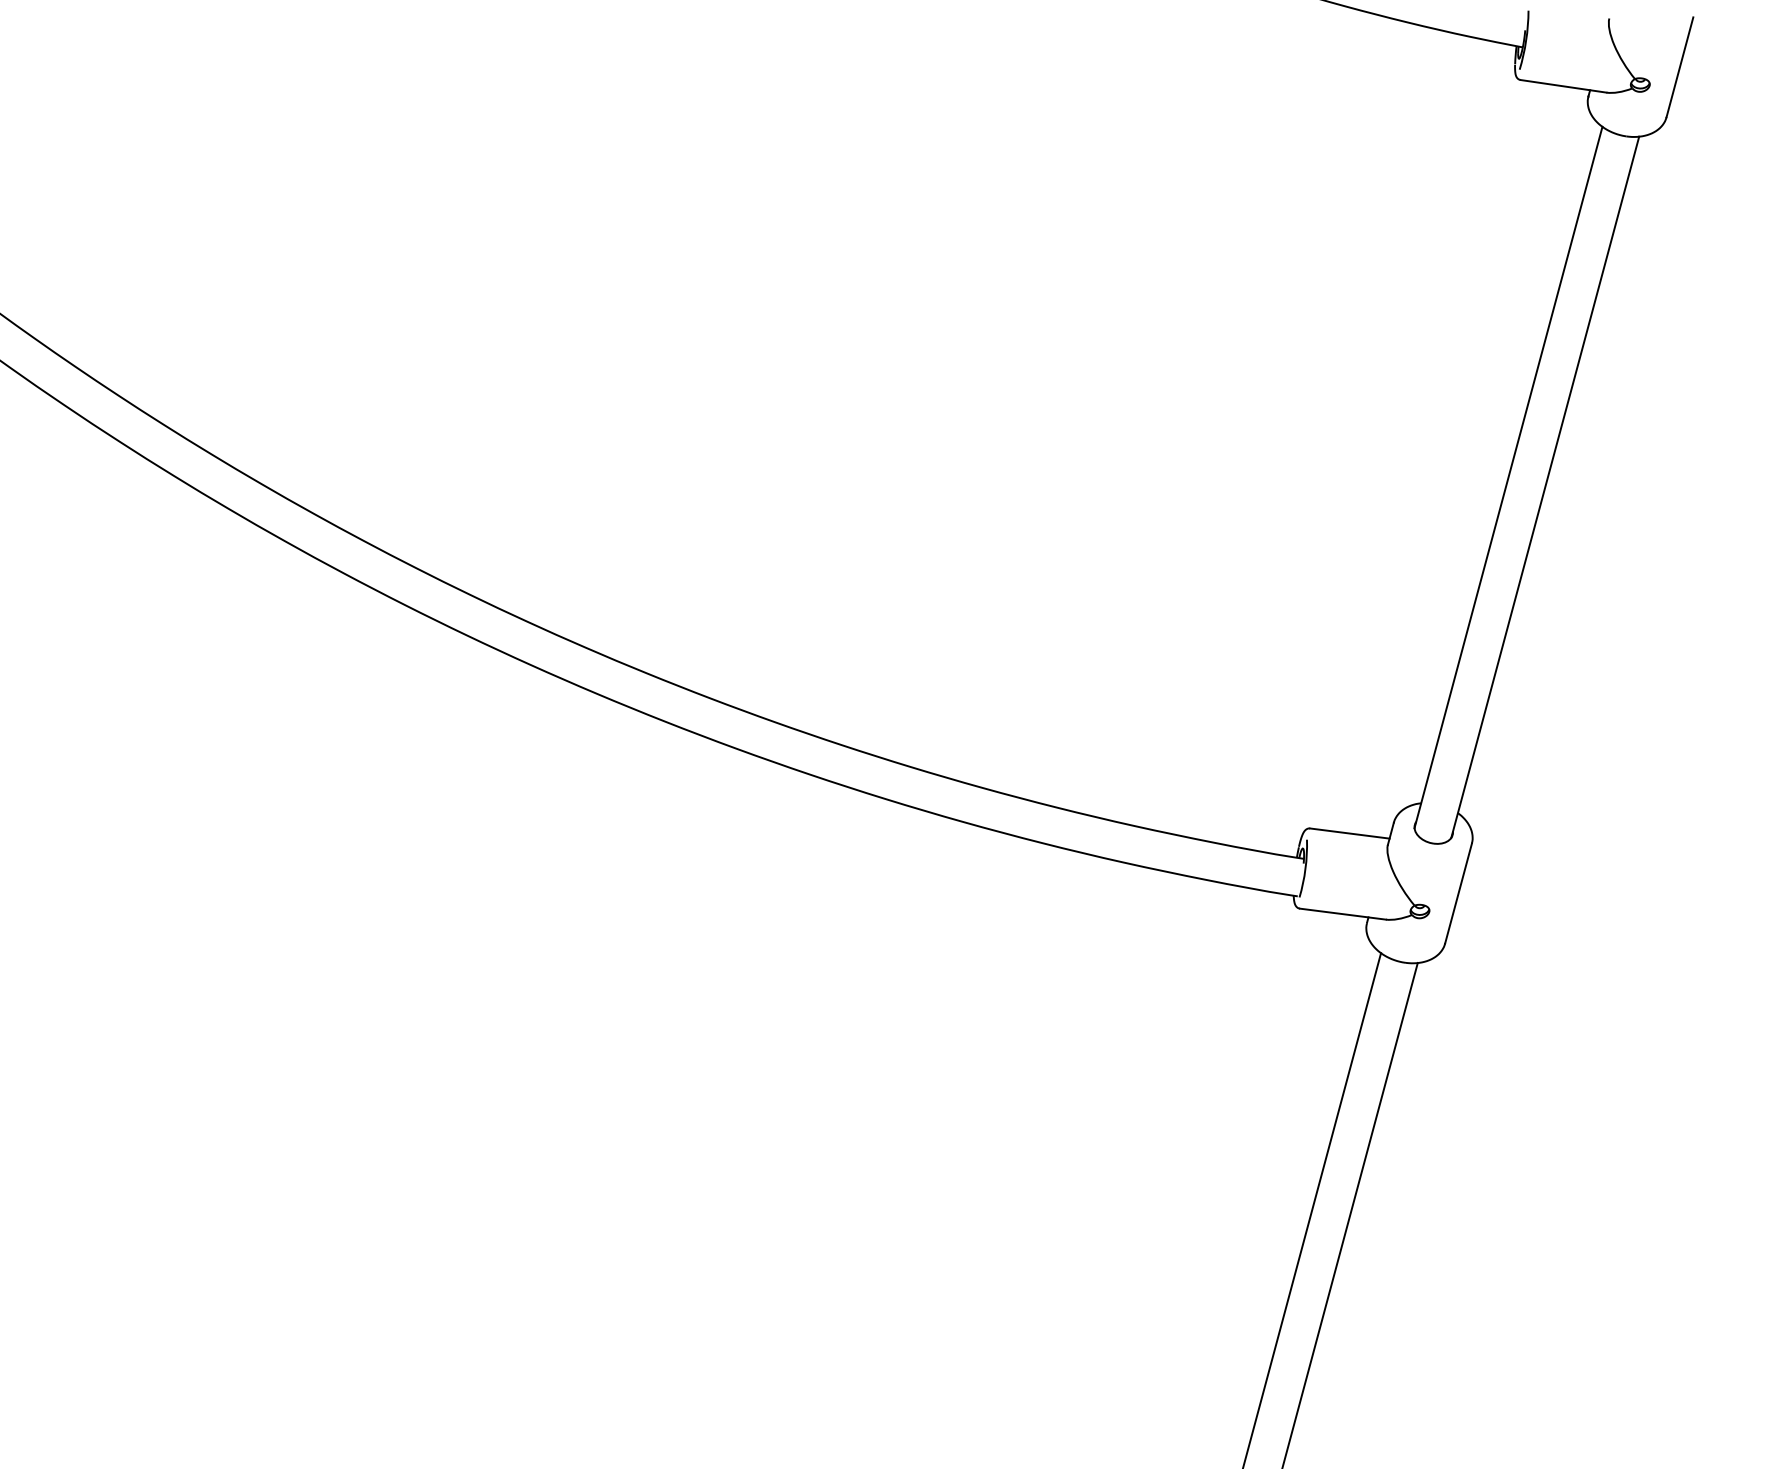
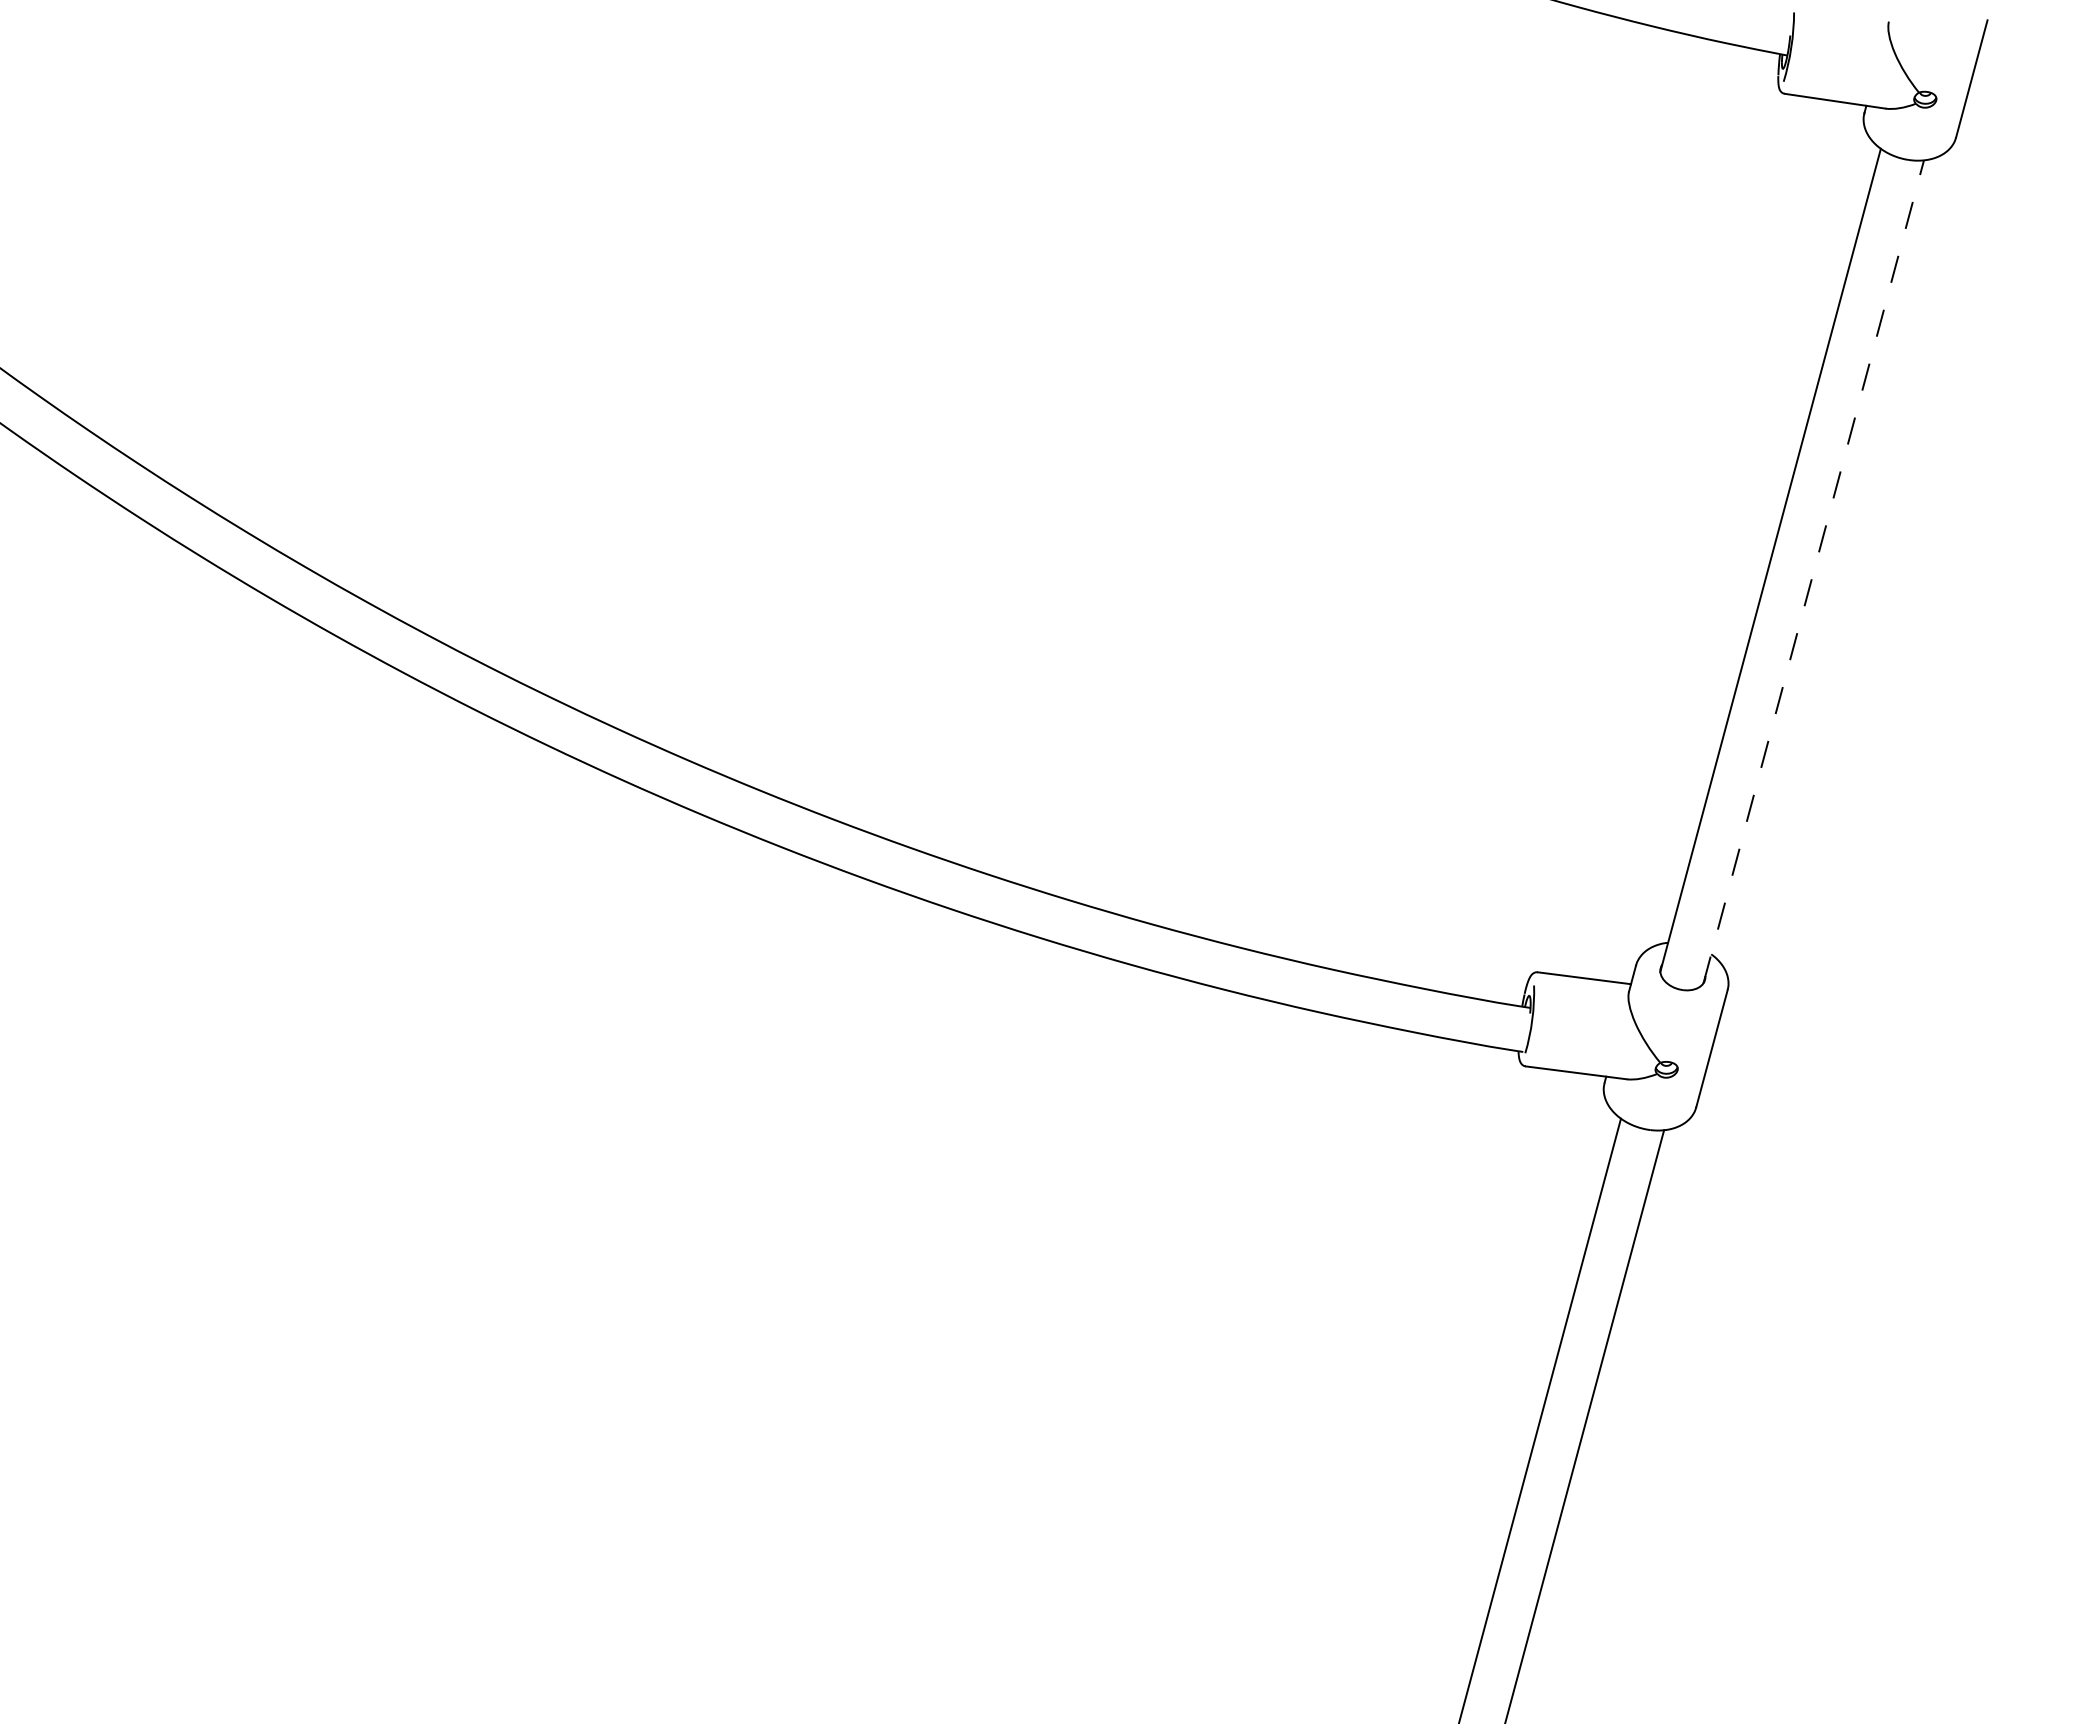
line: (1545, 486) -> (1813, 571), solid -> dashed

